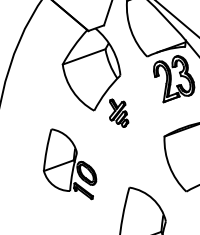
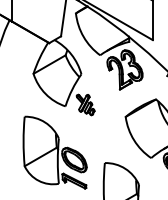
part: (70, 163) -> (54, 152), size x1.43

